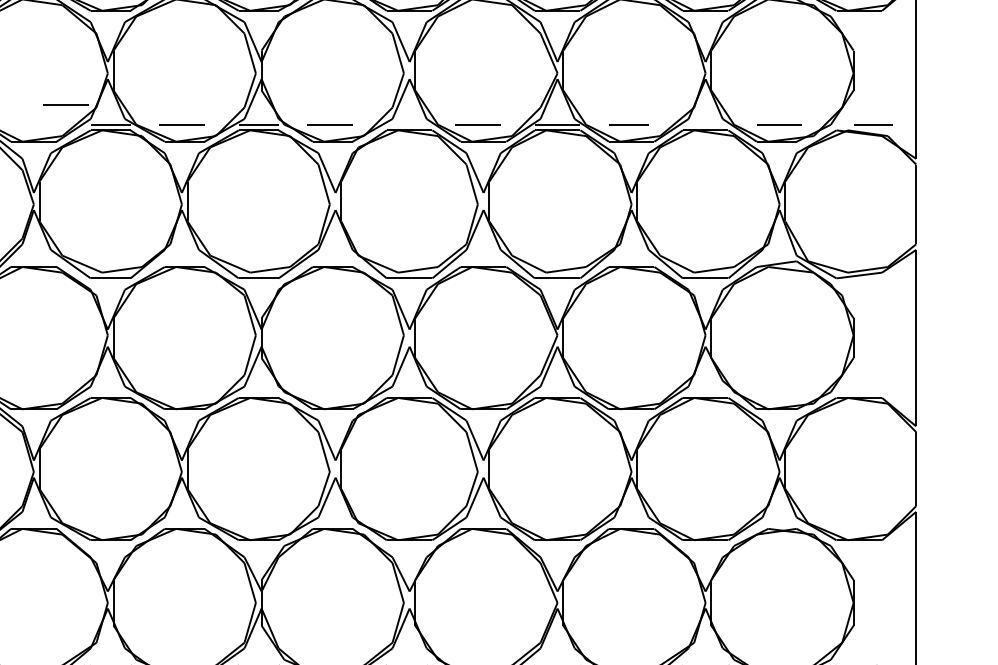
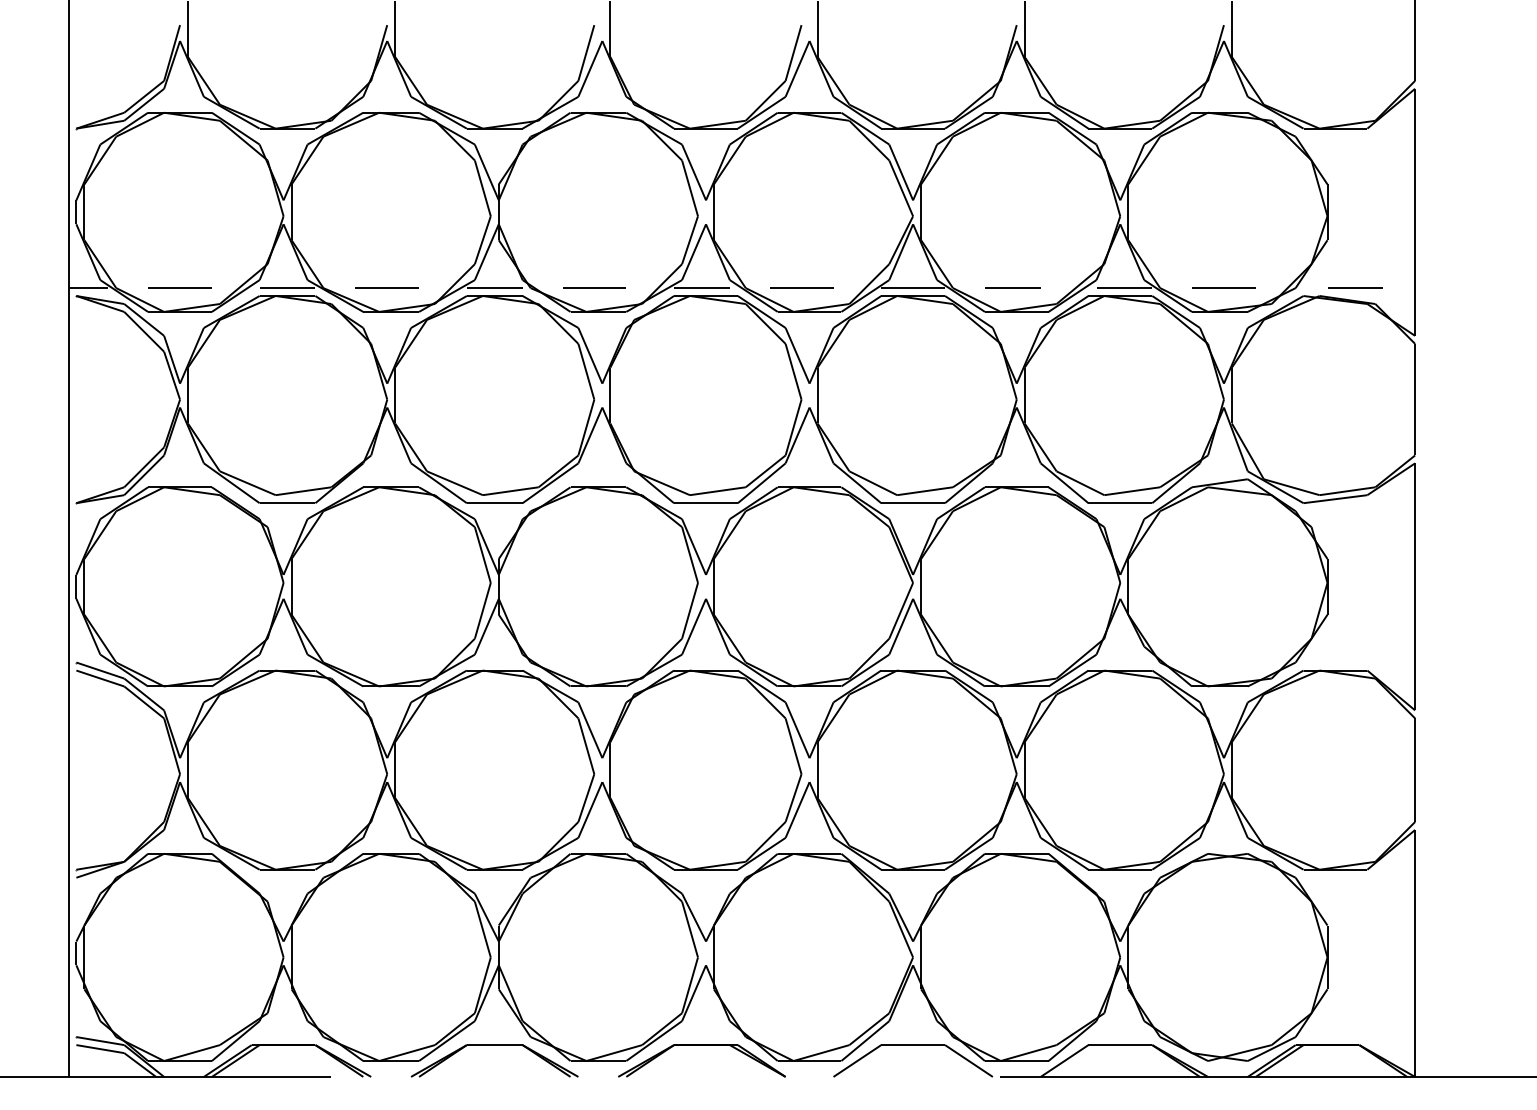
line: (65, 104) -> (179, 287), moved
line: (406, 125) -> (701, 288), added
line: (708, 125) -> (1124, 288), added

